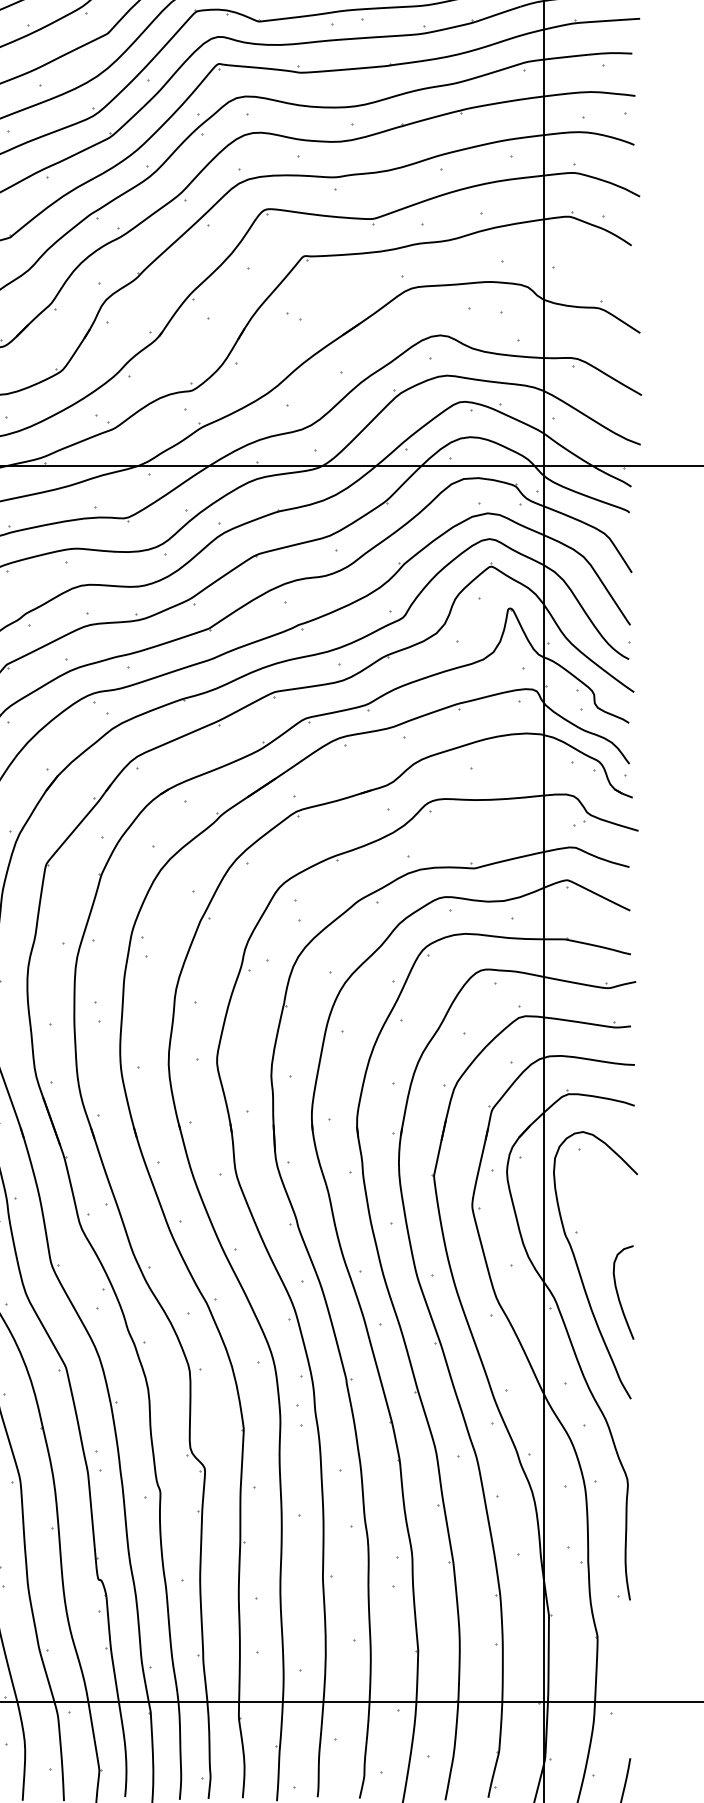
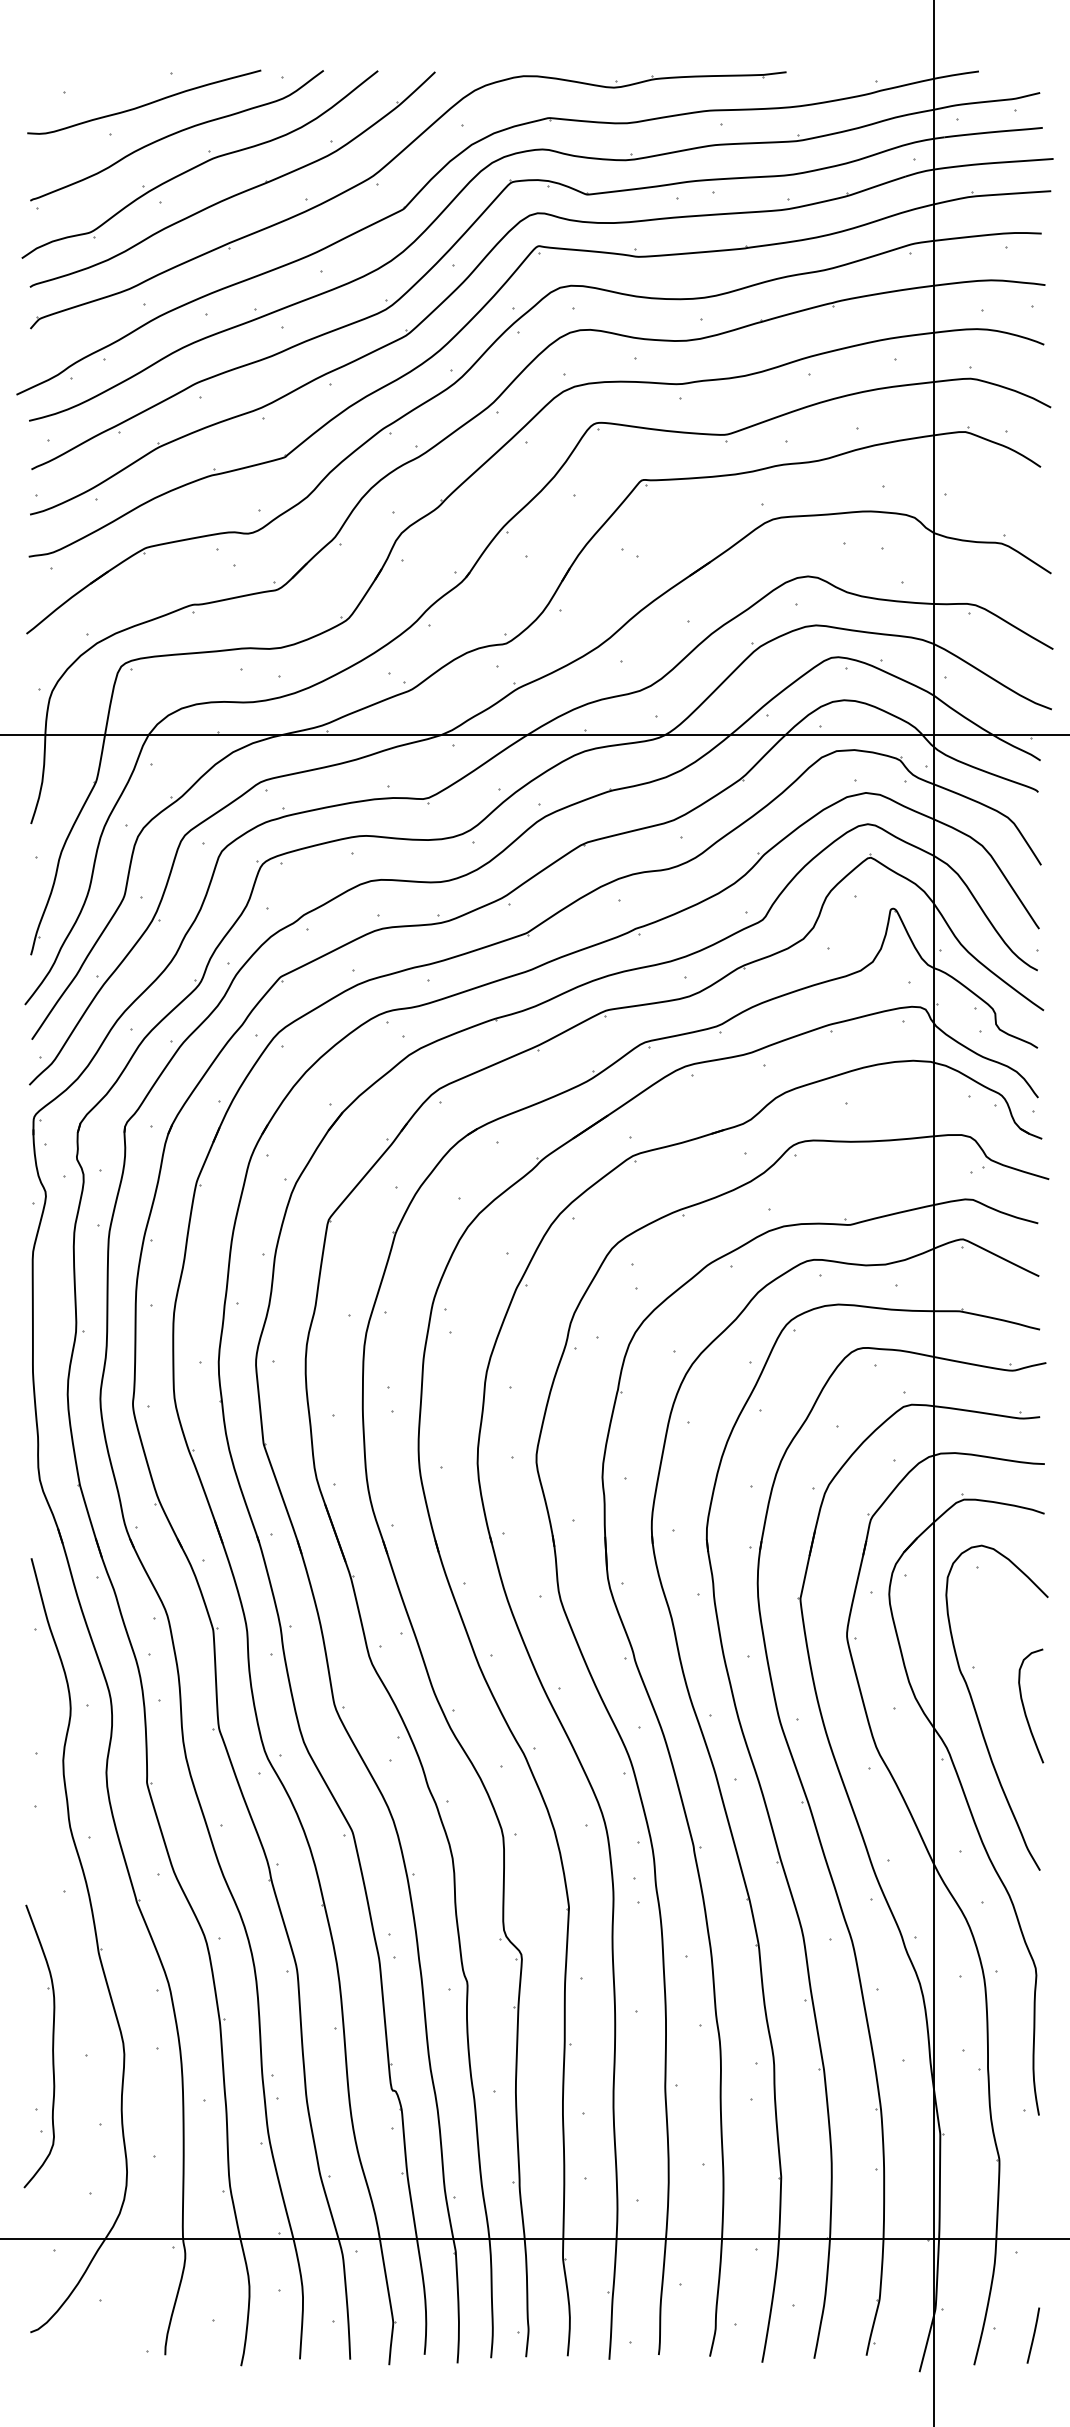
curve: (618, 1292) -> (1024, 1705), moved

